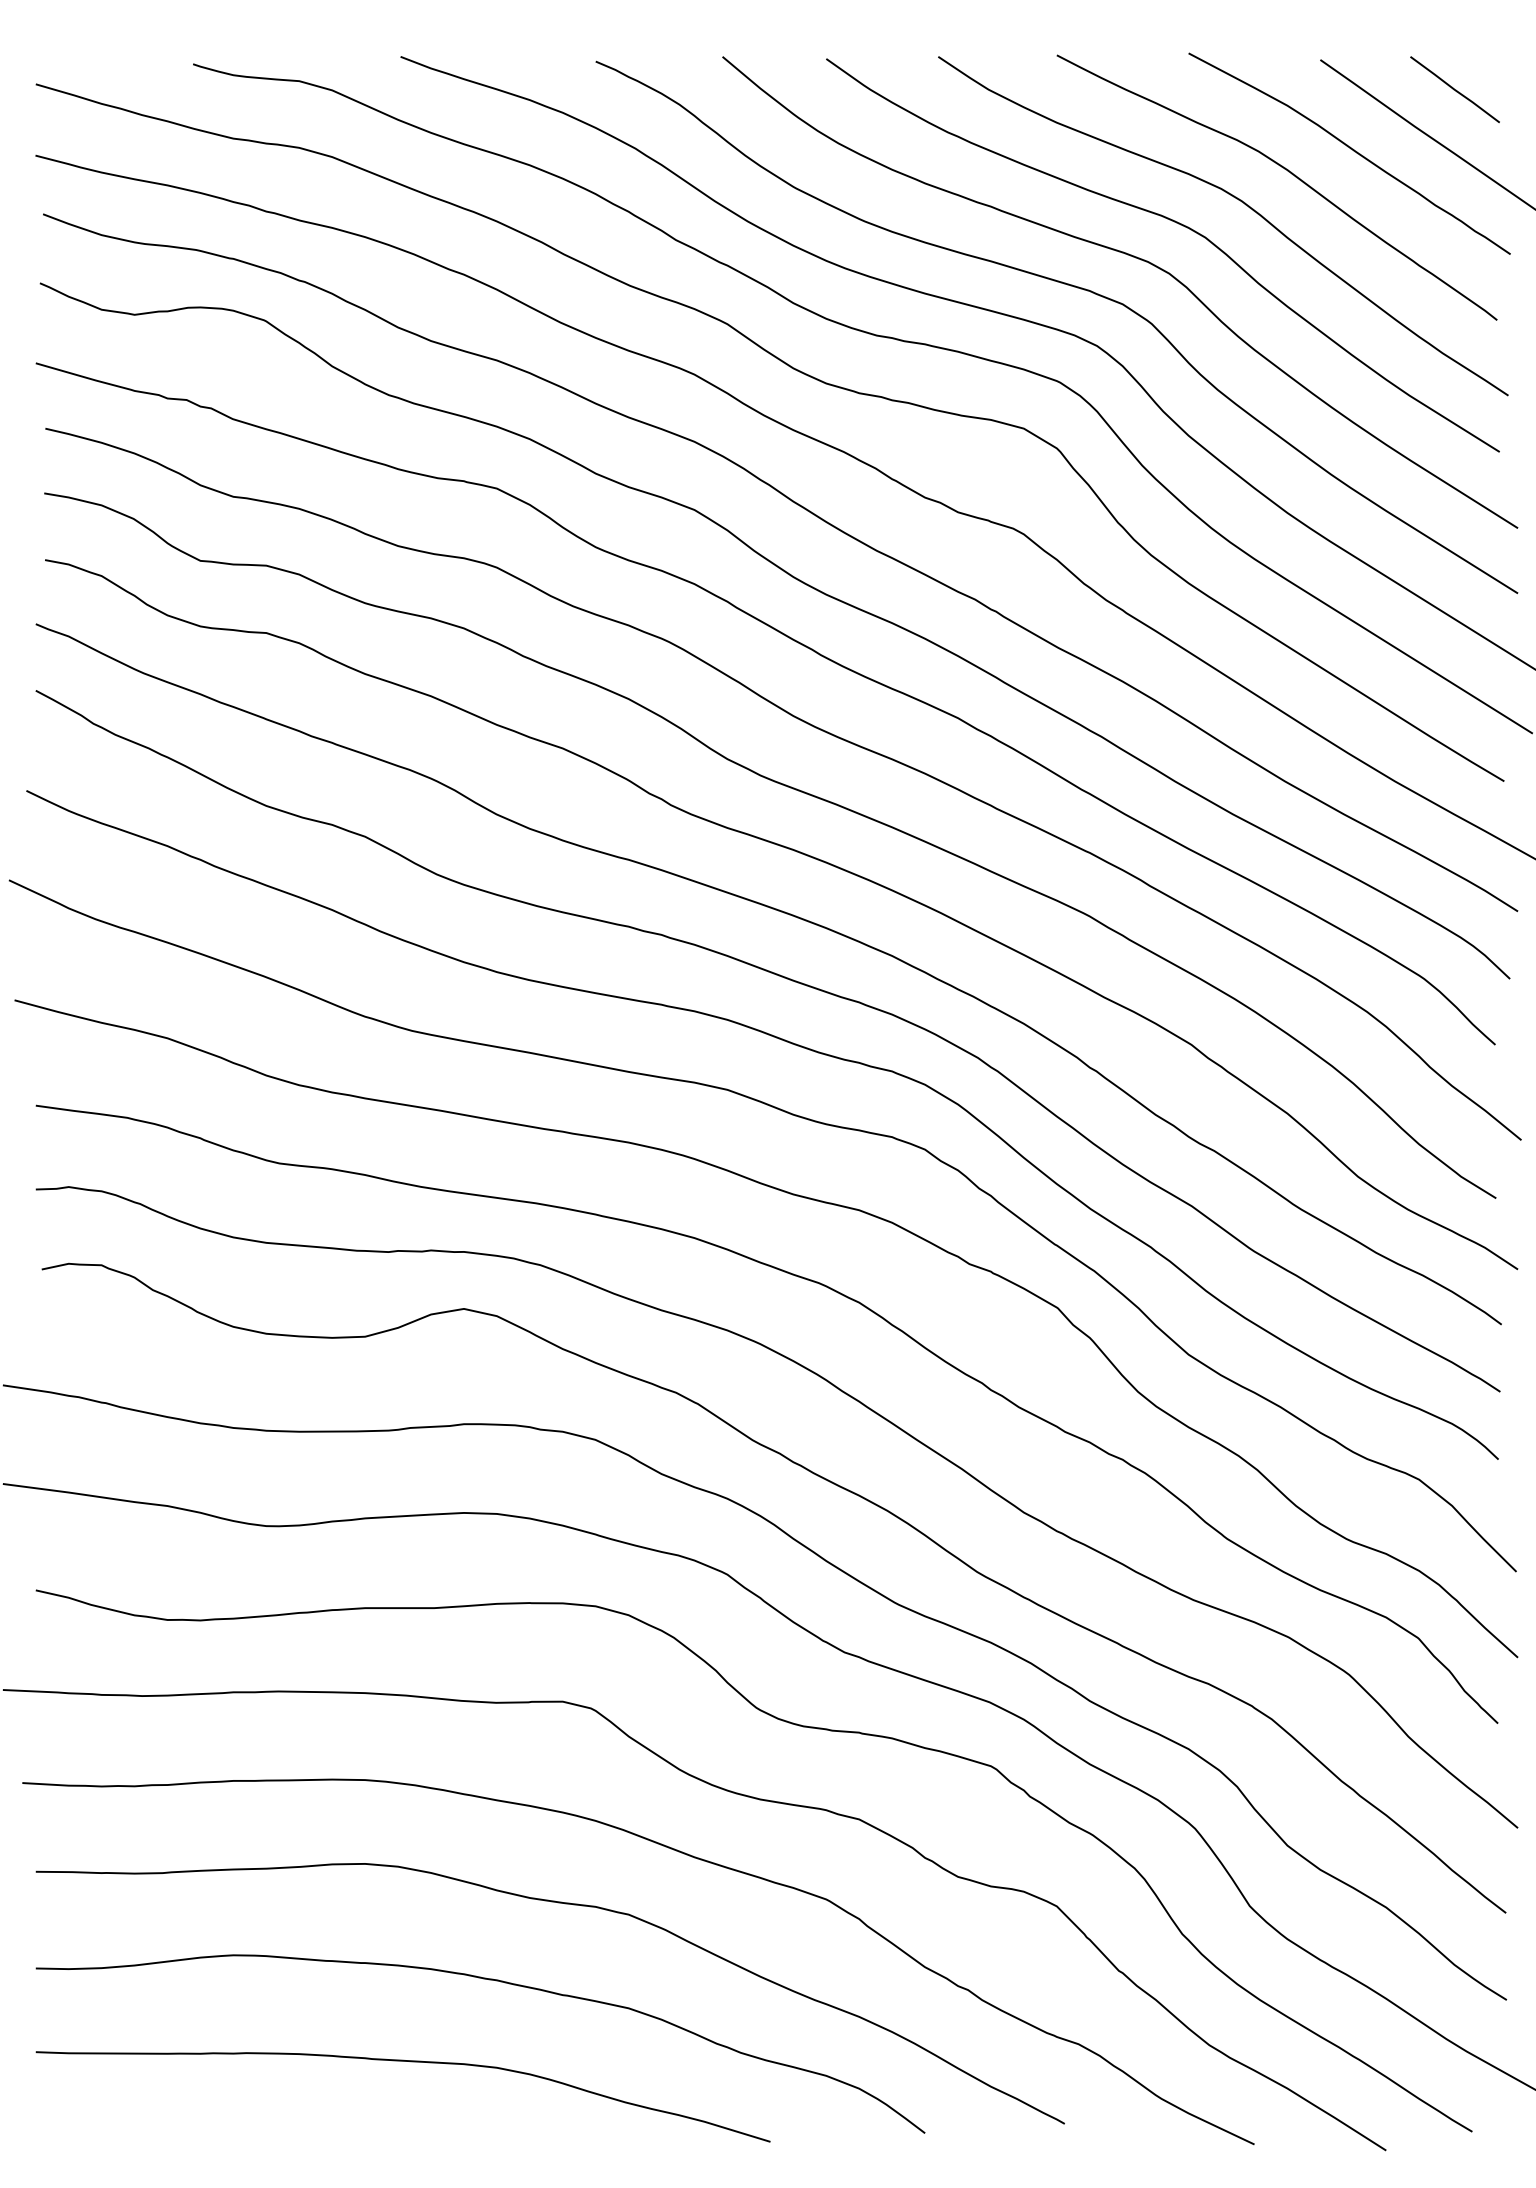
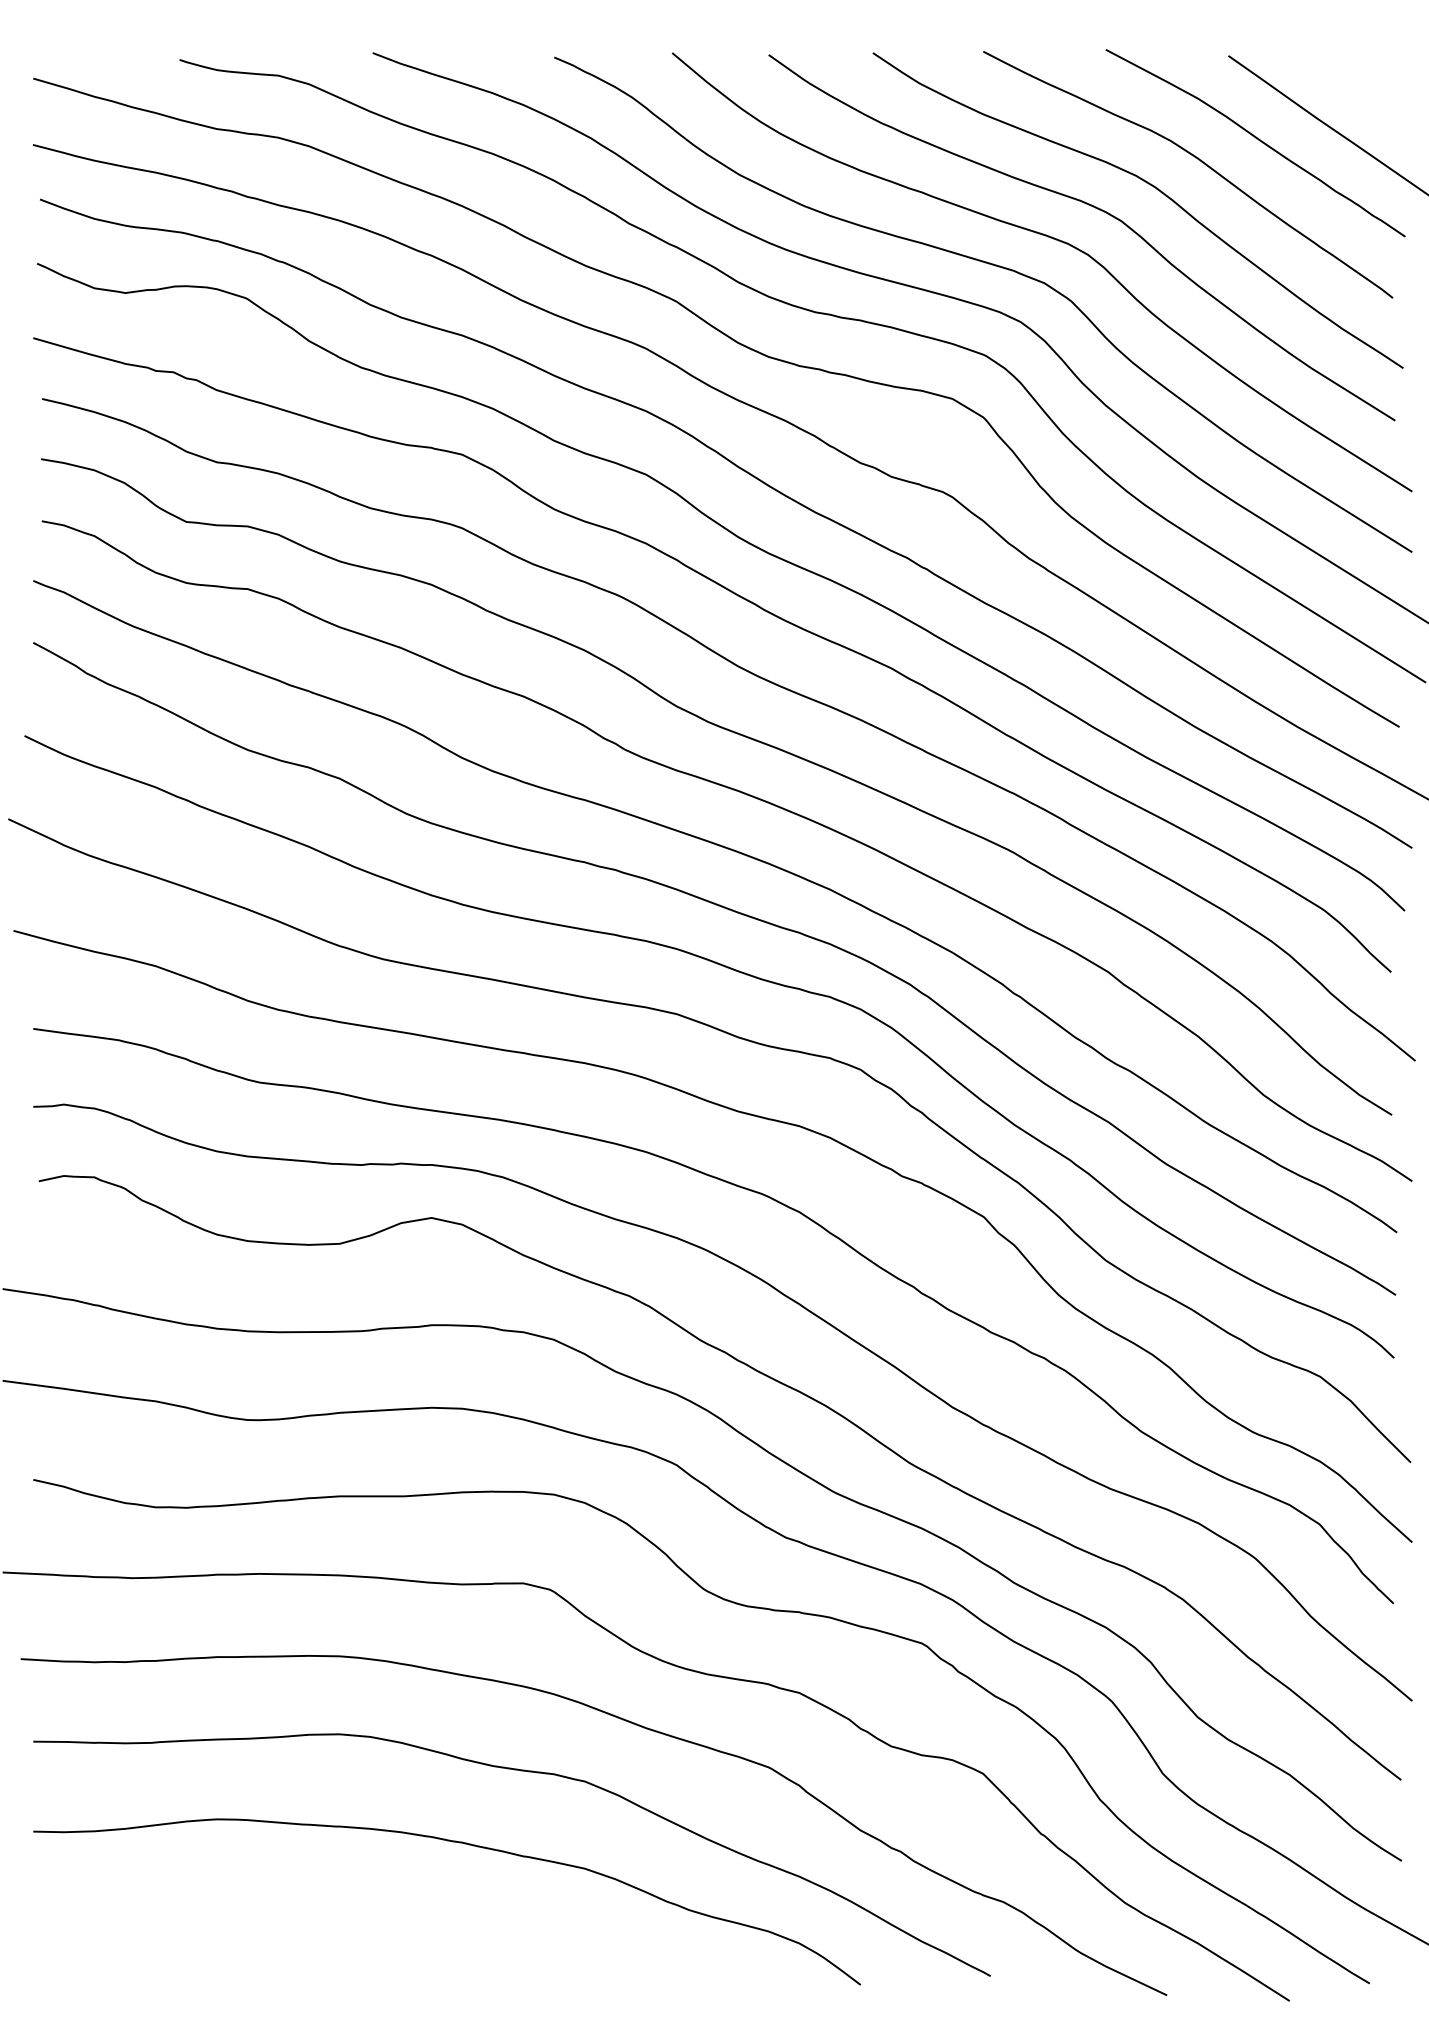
line: (1454, 89) -> (1353, 83), removed
curve: (402, 2061) -> (374, 1918), removed

